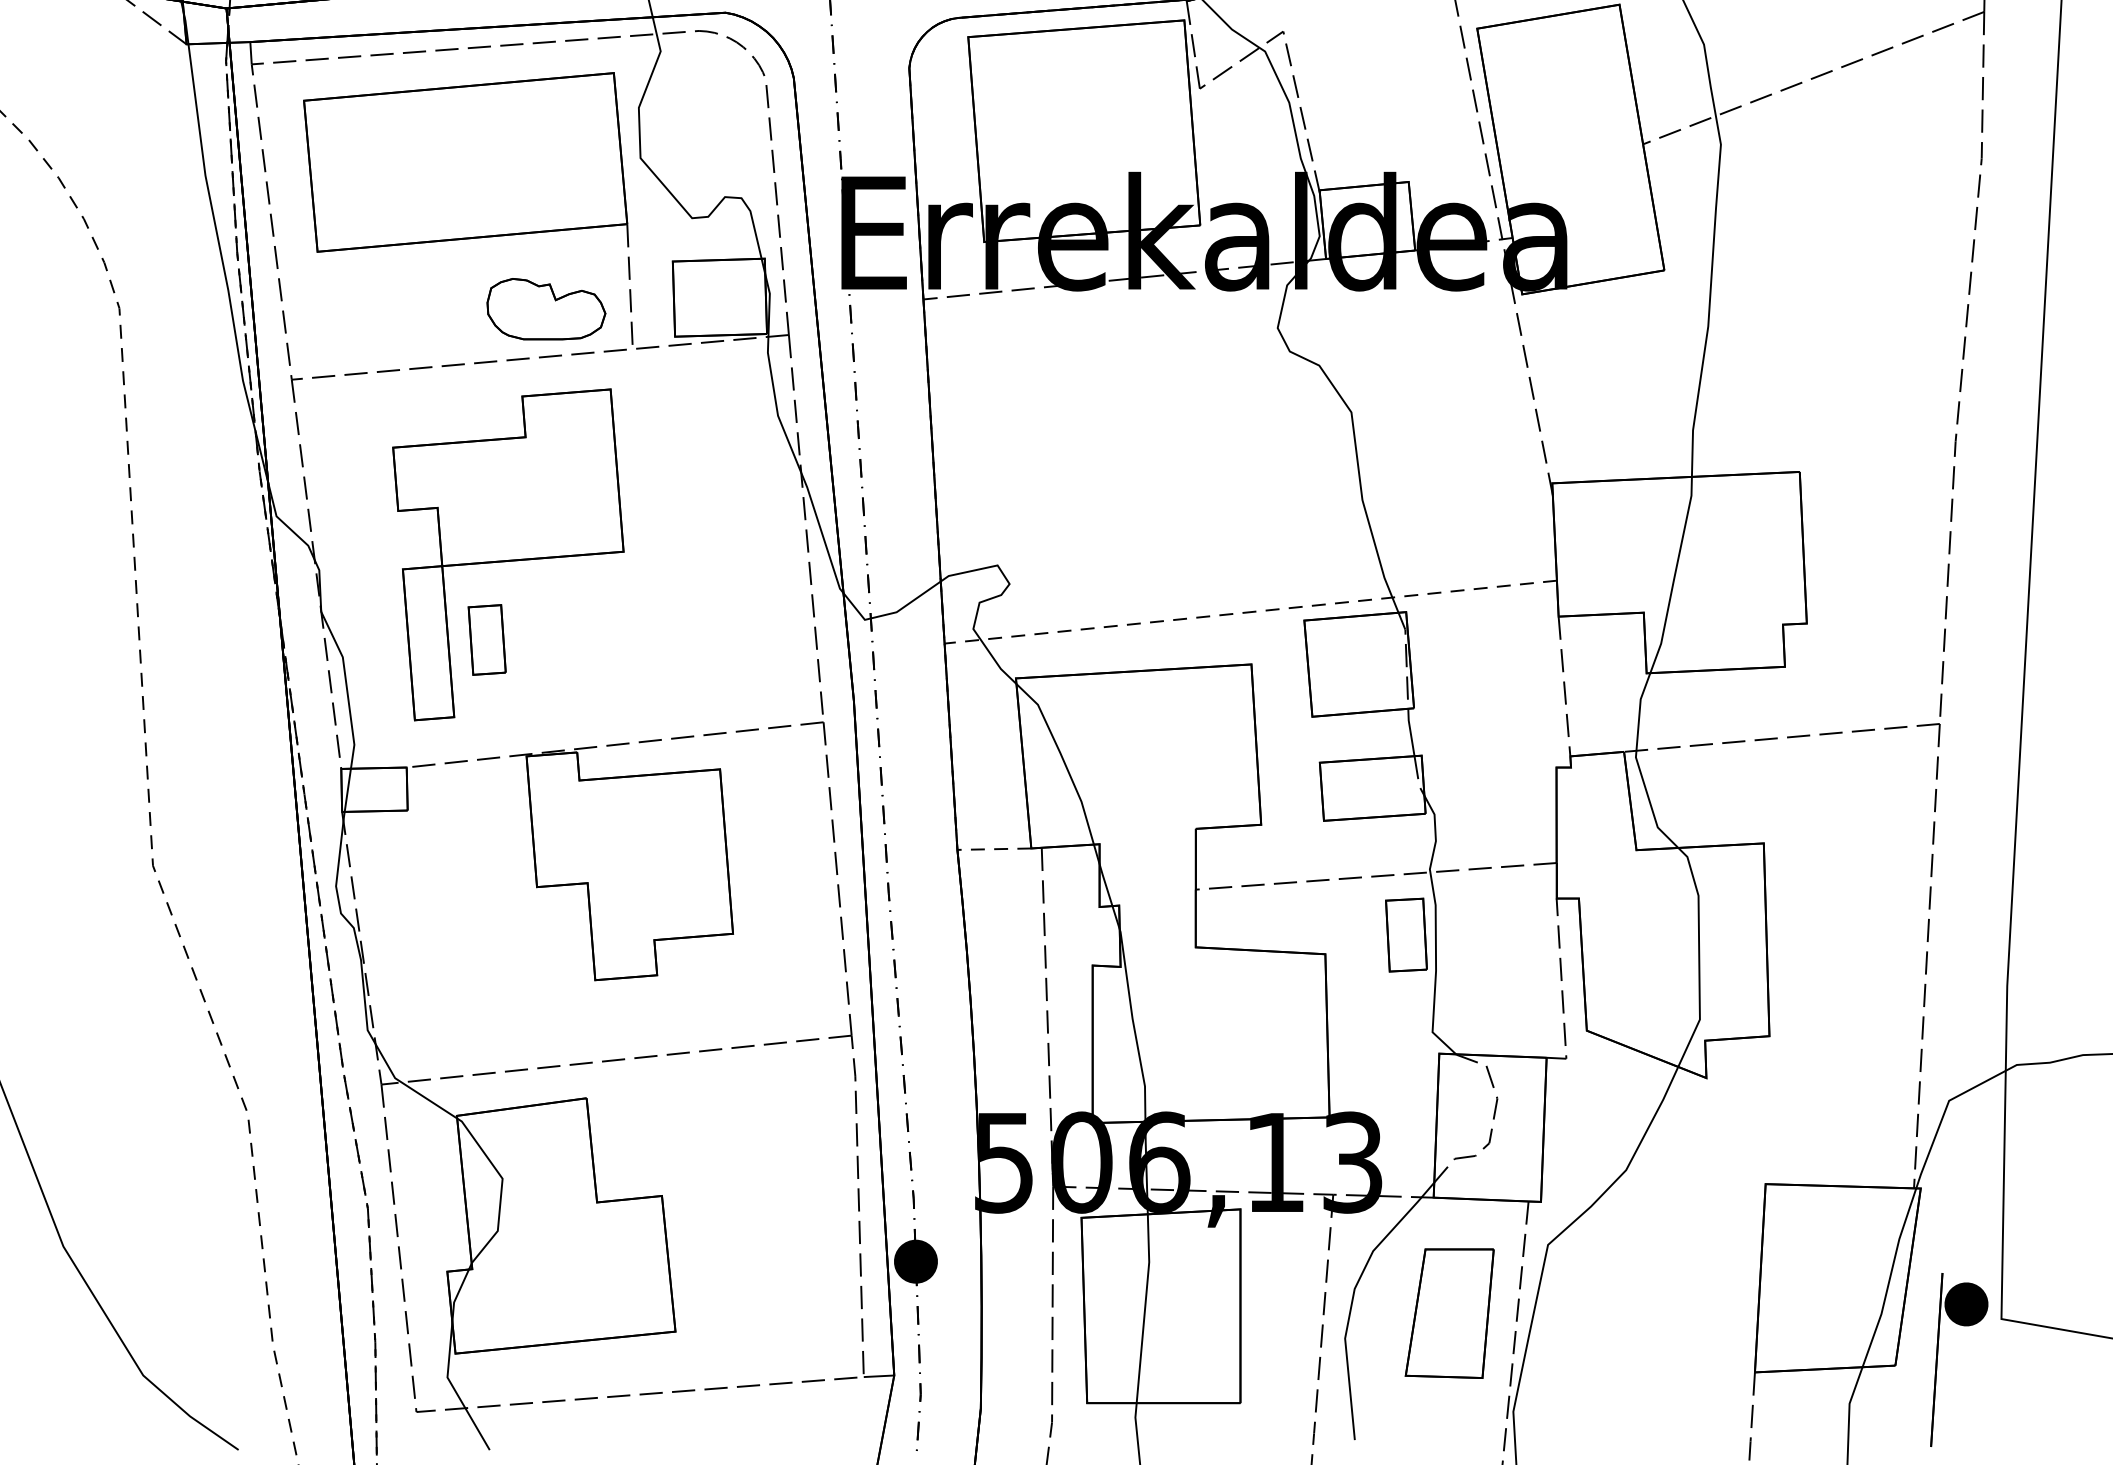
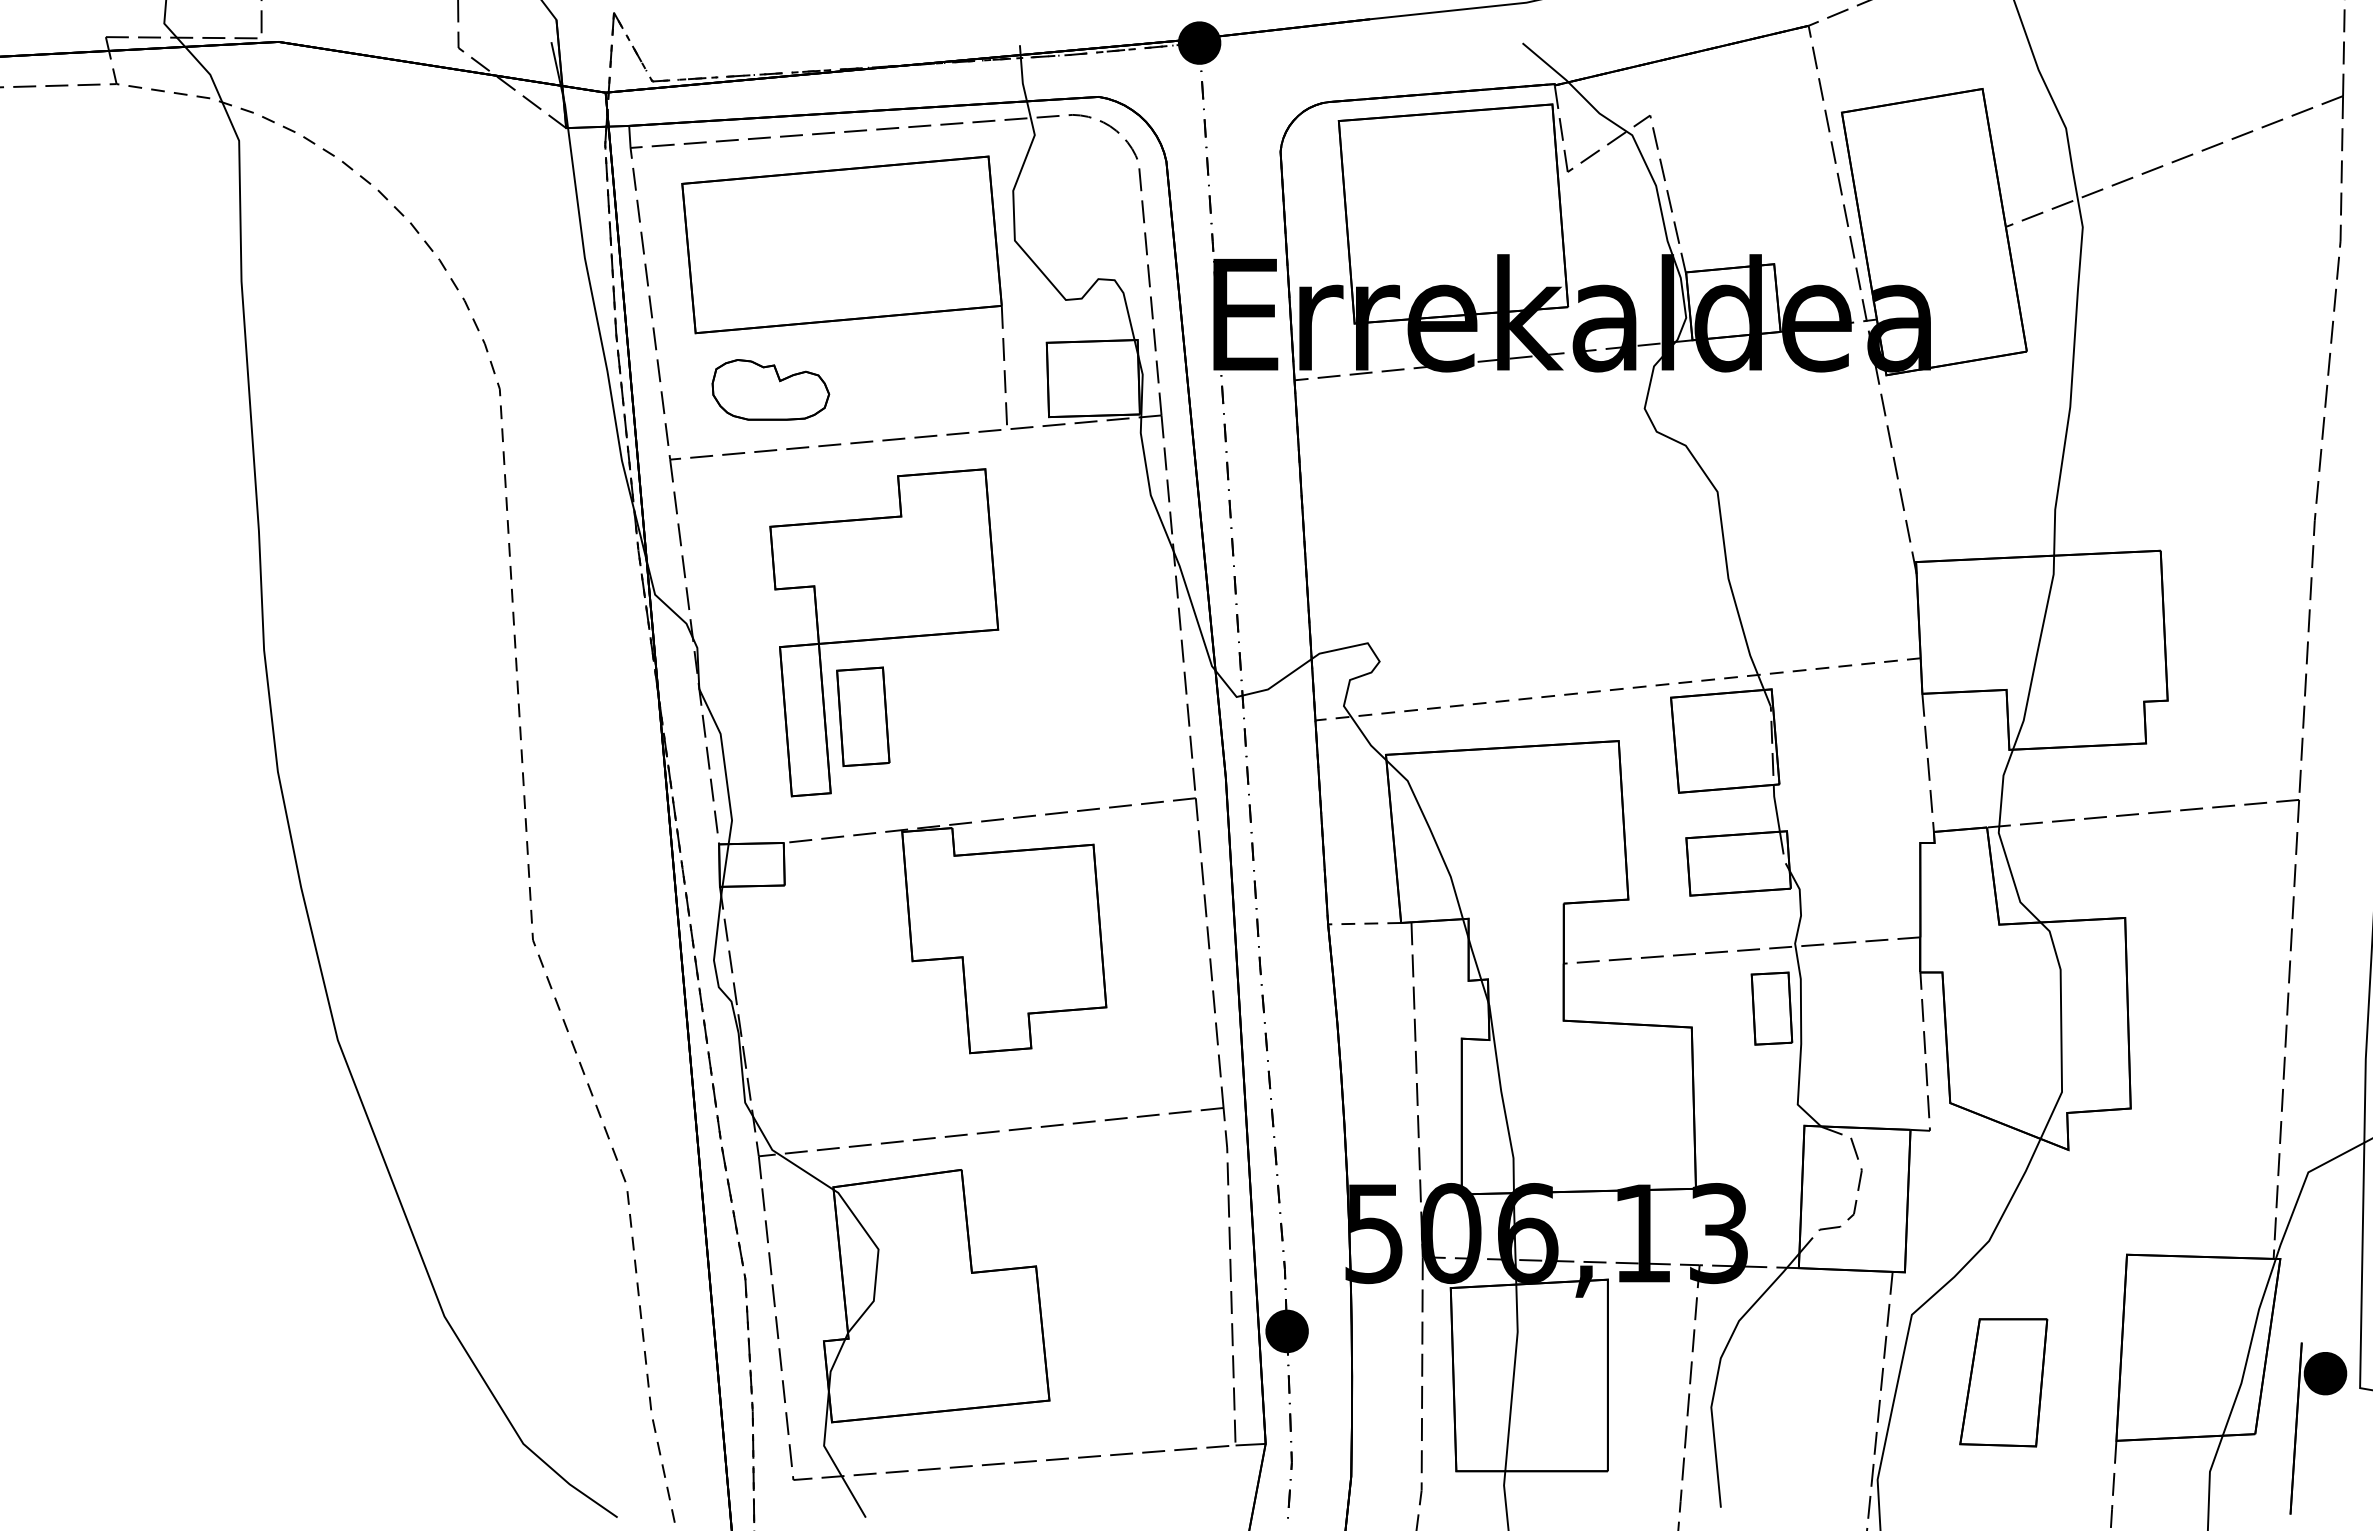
part: (546, 308) -> (770, 389), moved
part: (487, 639) -> (863, 716), size x1.43
part: (1449, 1313) -> (2003, 1382), moved

